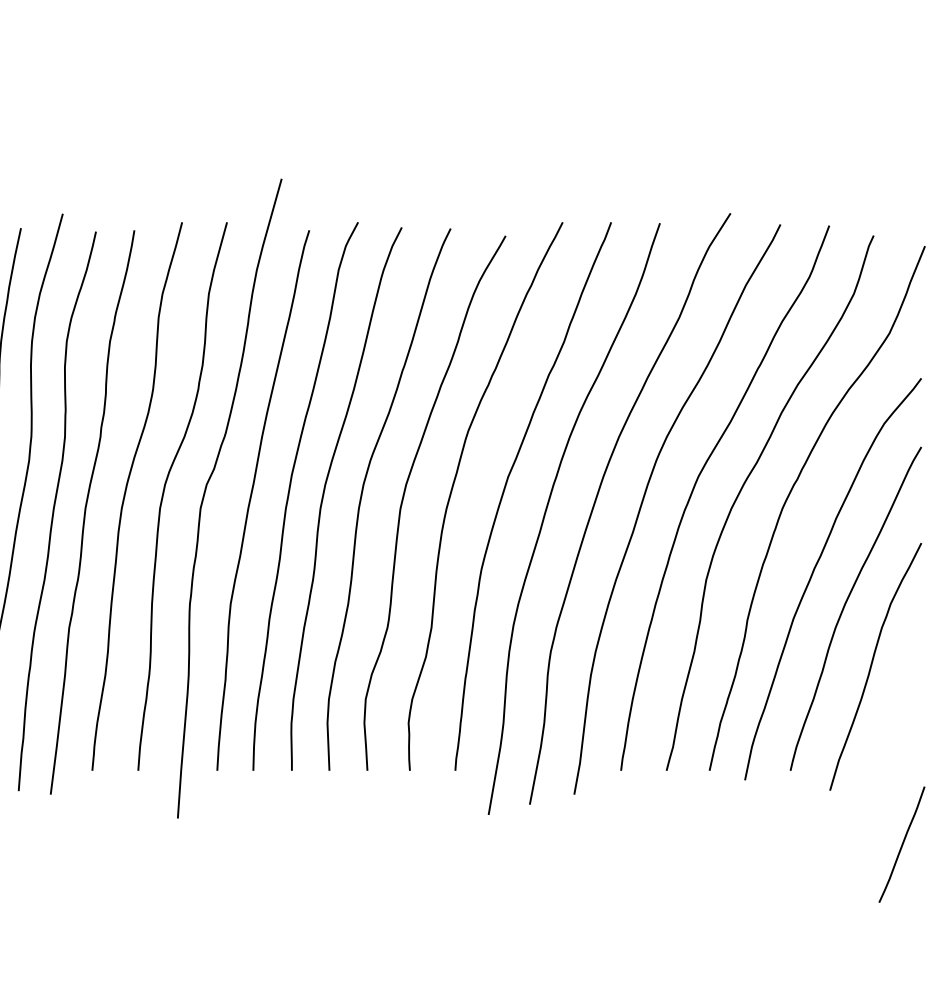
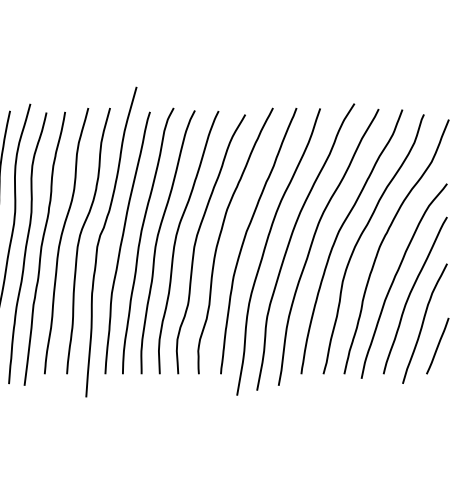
line: (901, 843) -> (437, 345), moved

